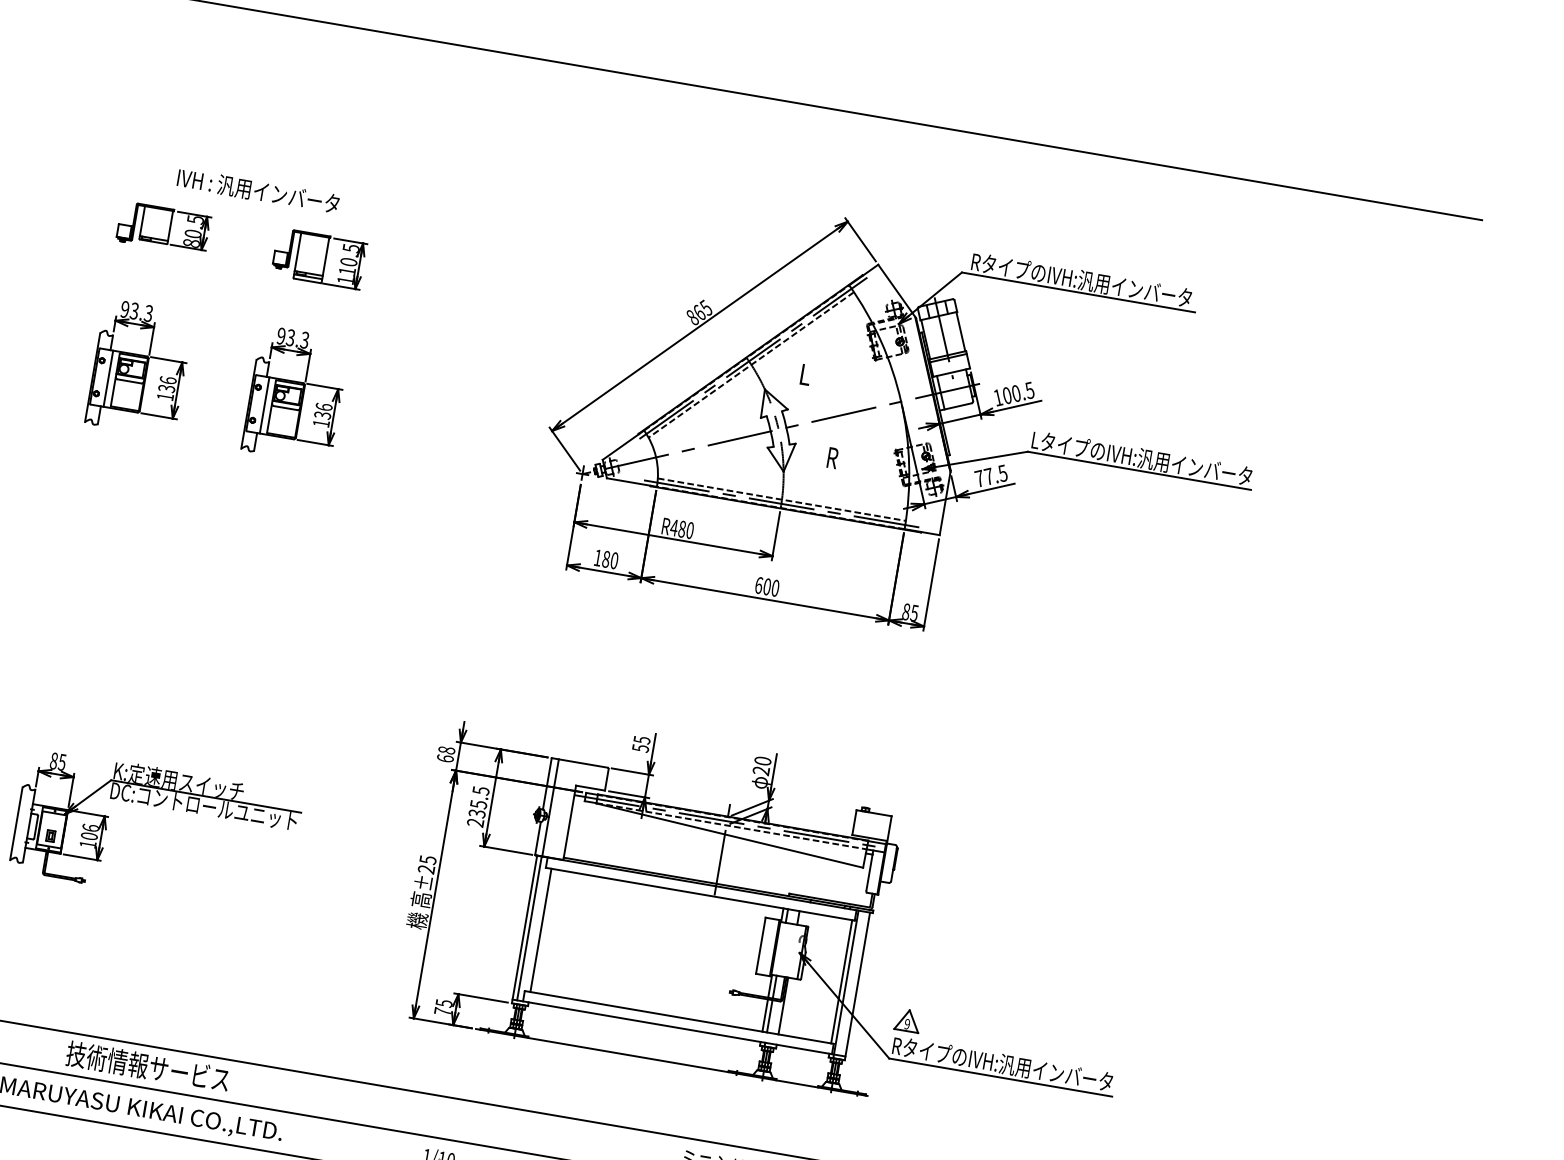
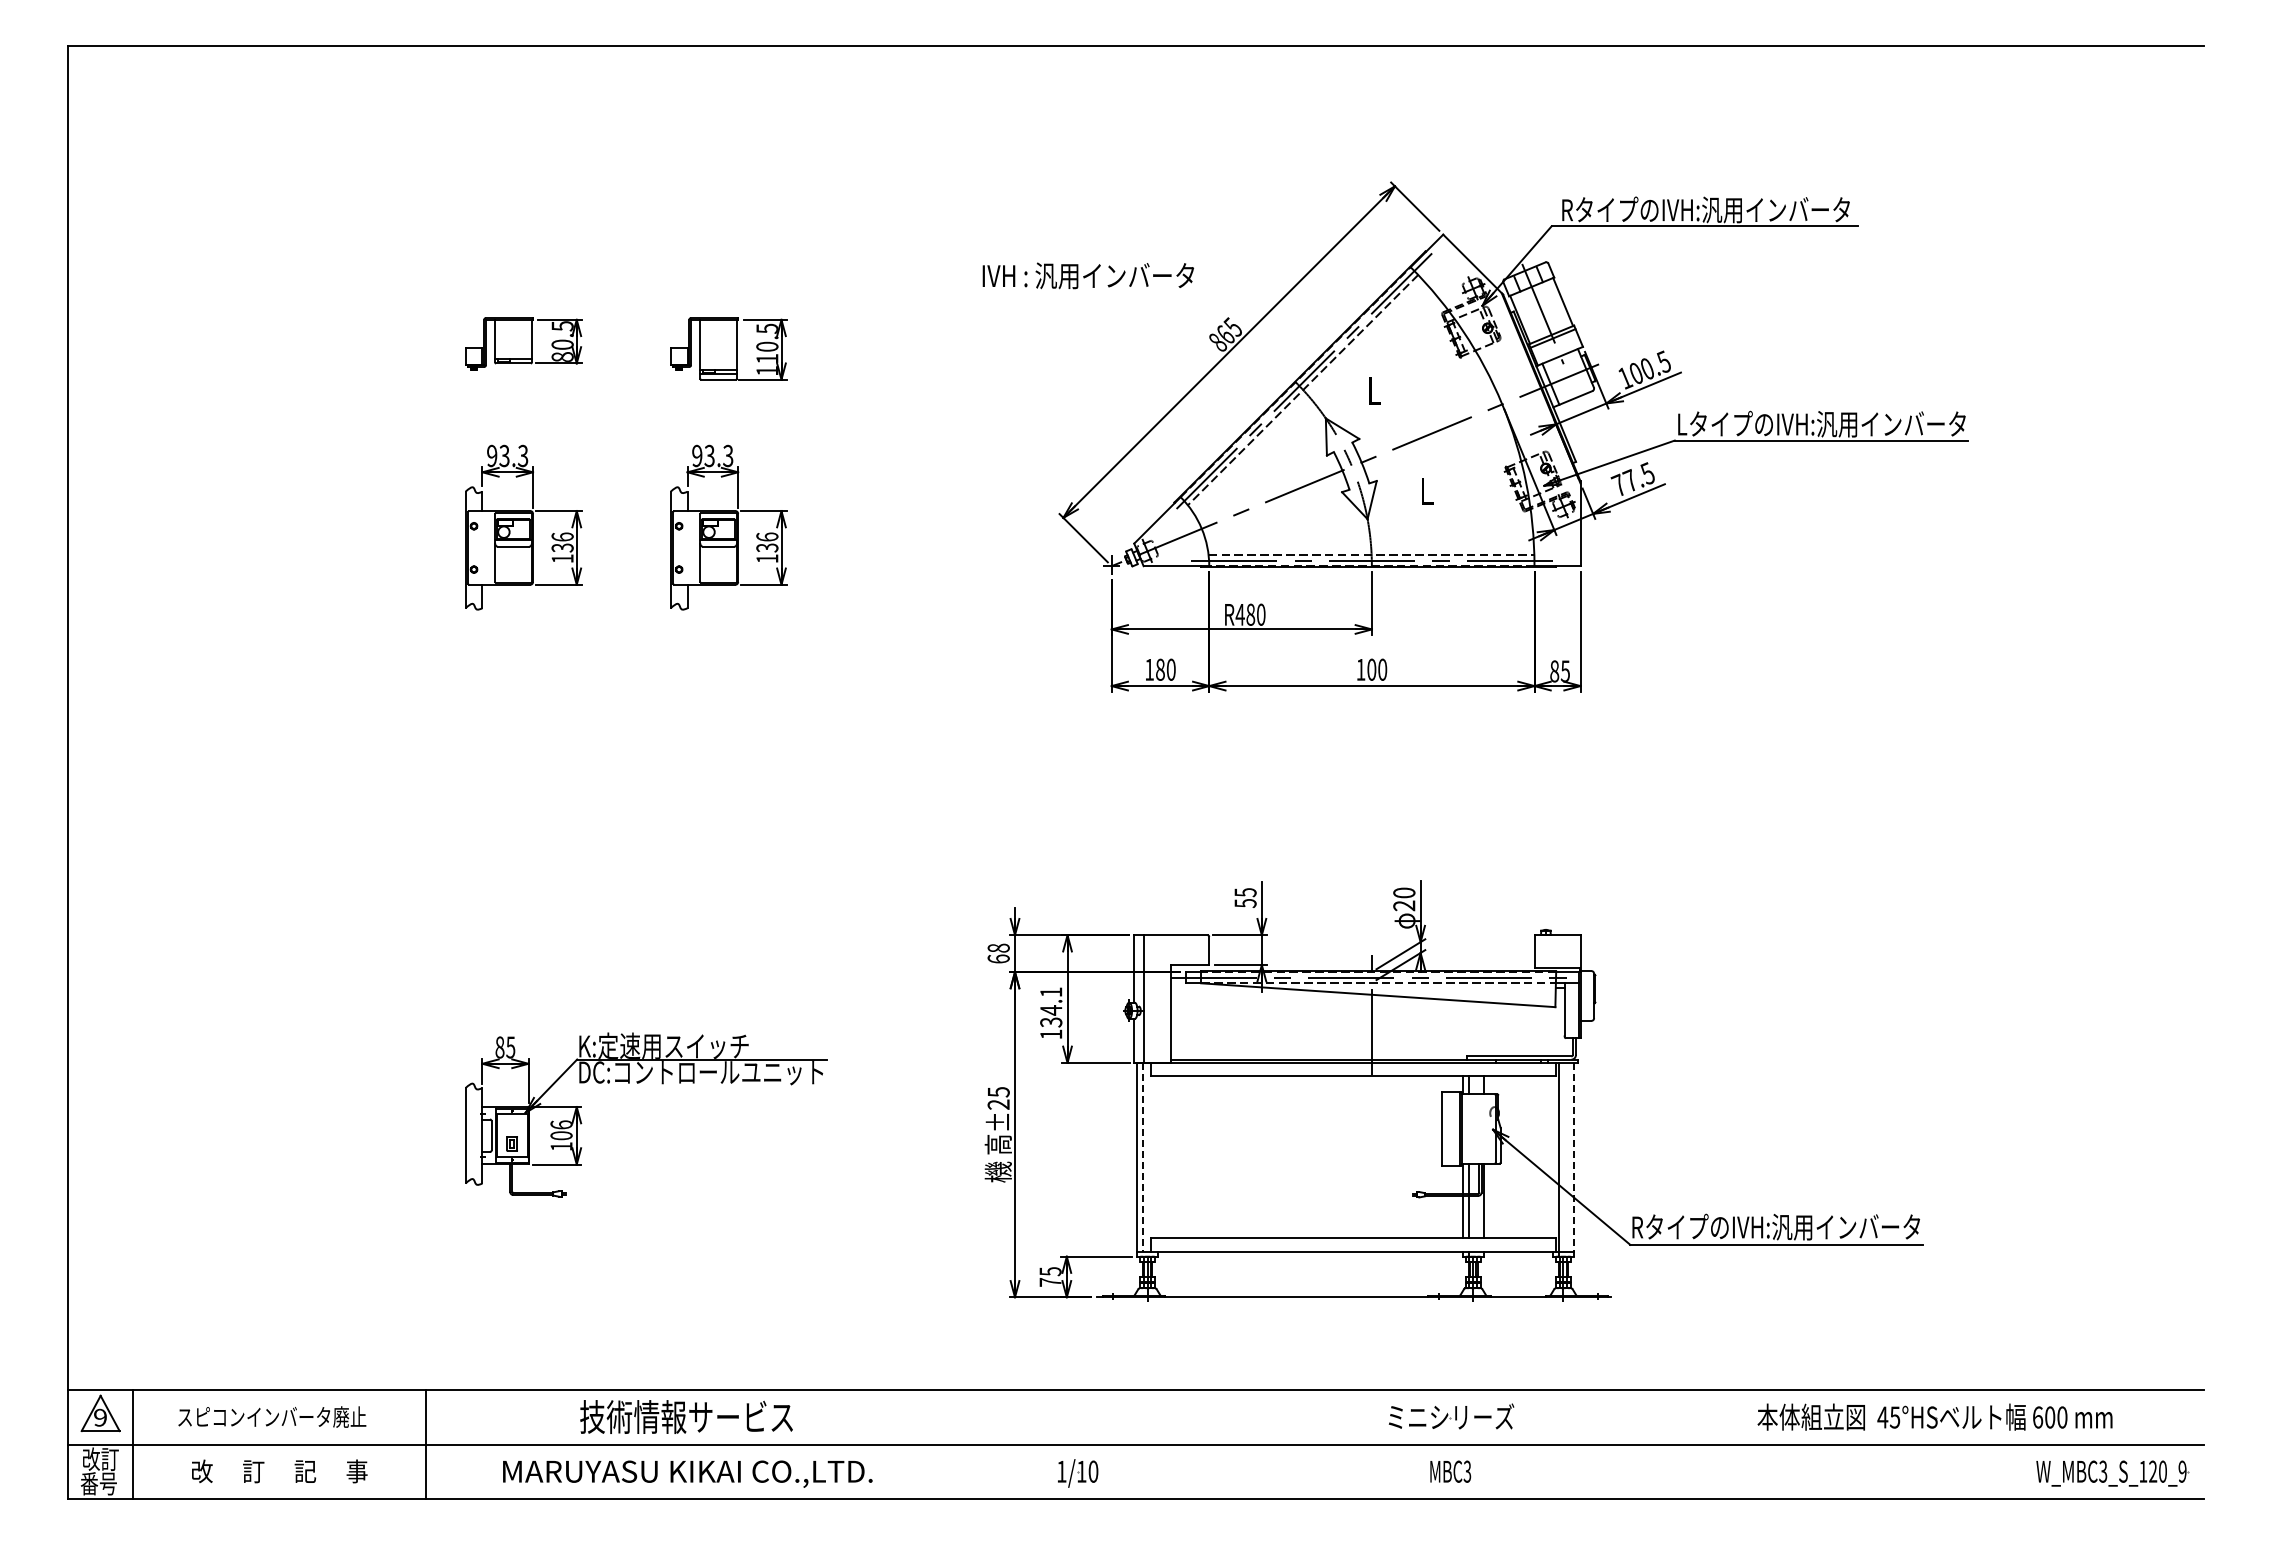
text: (258, 190) -> (1088, 275), moved
line: (108, 378) -> (485, 547), removed
line: (264, 405) -> (691, 547), removed
text: (832, 457) -> (1427, 490), R -> L
text: (758, 585) -> (1360, 669), 600 -> 100
text: (478, 806) -> (1051, 1013), 235.5 -> 134.1
line: (529, 928) -> (1142, 1157), solid -> dashed
line: (541, 930) -> (1158, 1157), removed
line: (841, 981) -> (1552, 1157), removed
line: (857, 986) -> (1574, 1159), solid -> dashed
part: (907, 1020) -> (1645, 1192), removed

